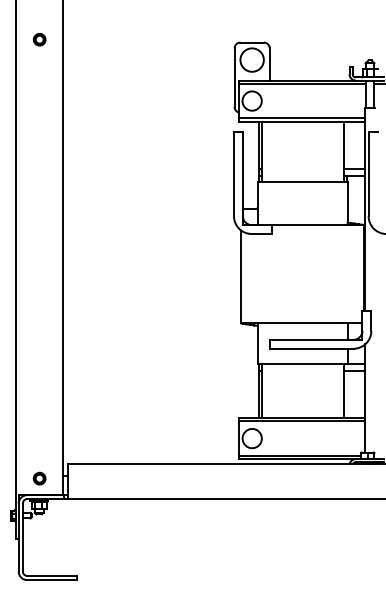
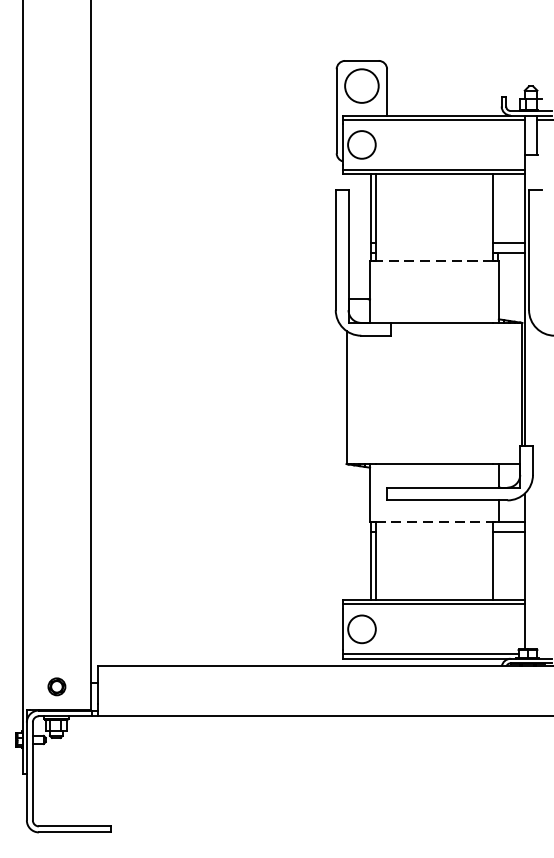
part: (39, 39) -> (56, 56), removed
line: (302, 182) -> (434, 261), solid -> dashed
line: (302, 363) -> (434, 521), solid -> dashed

